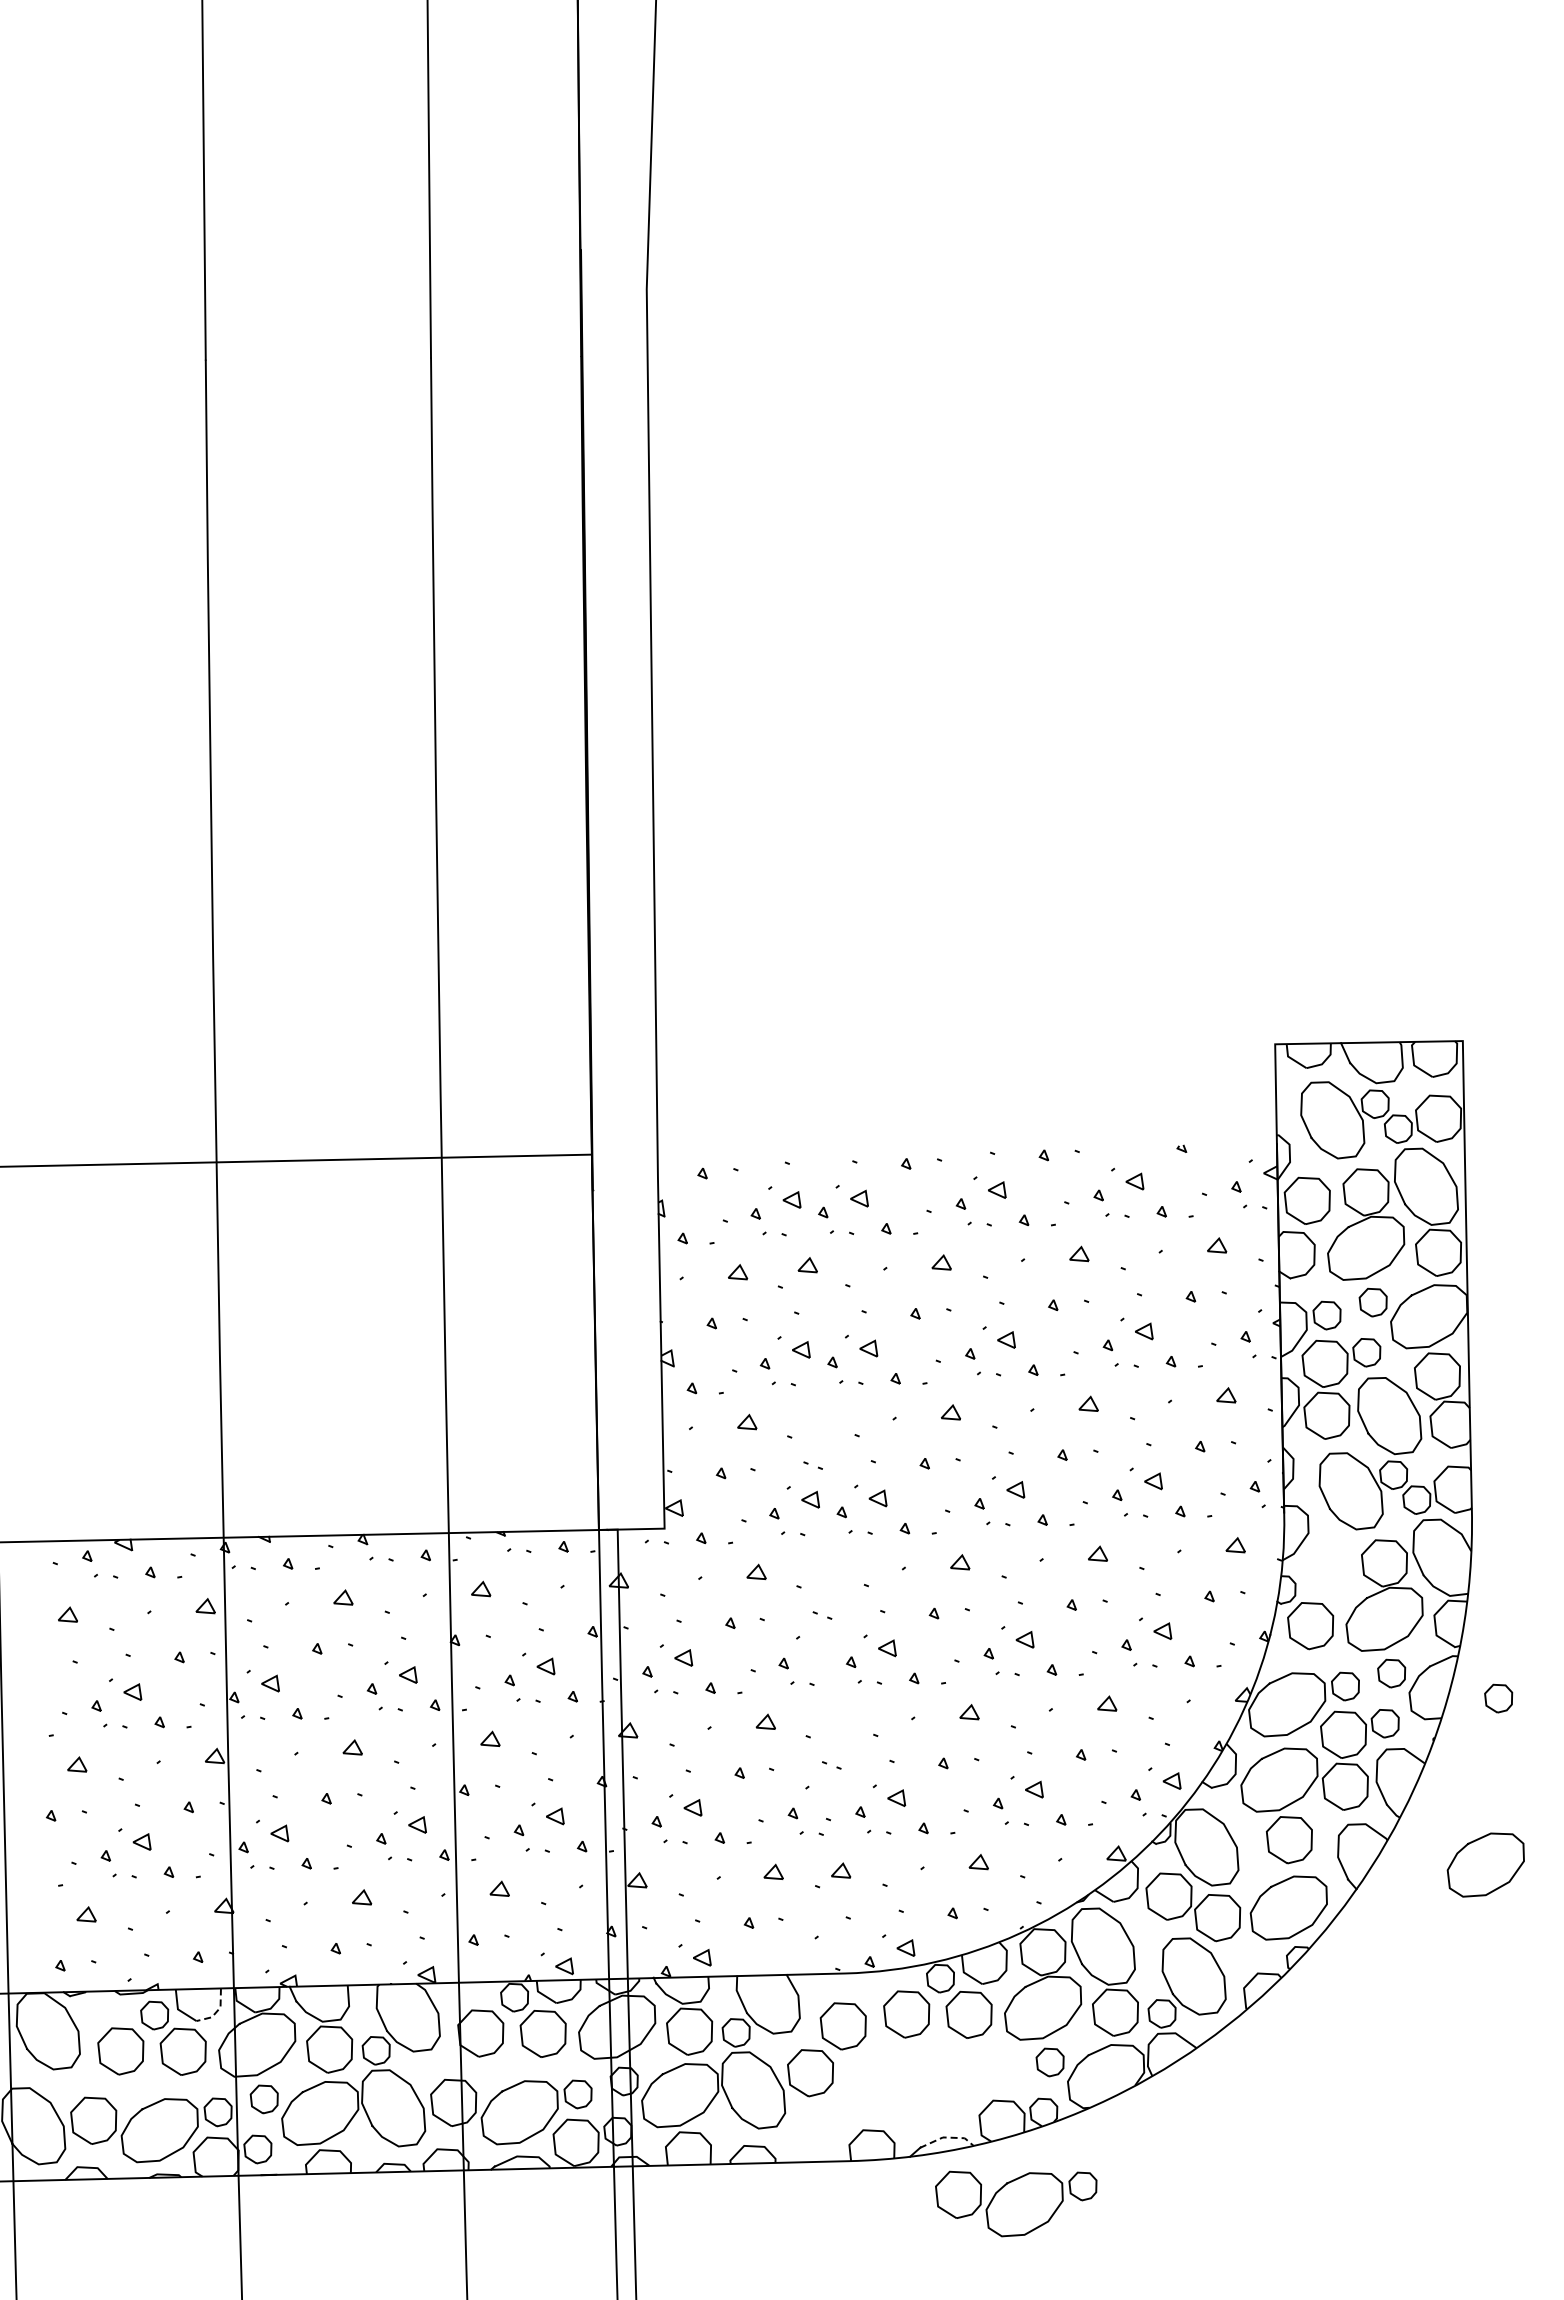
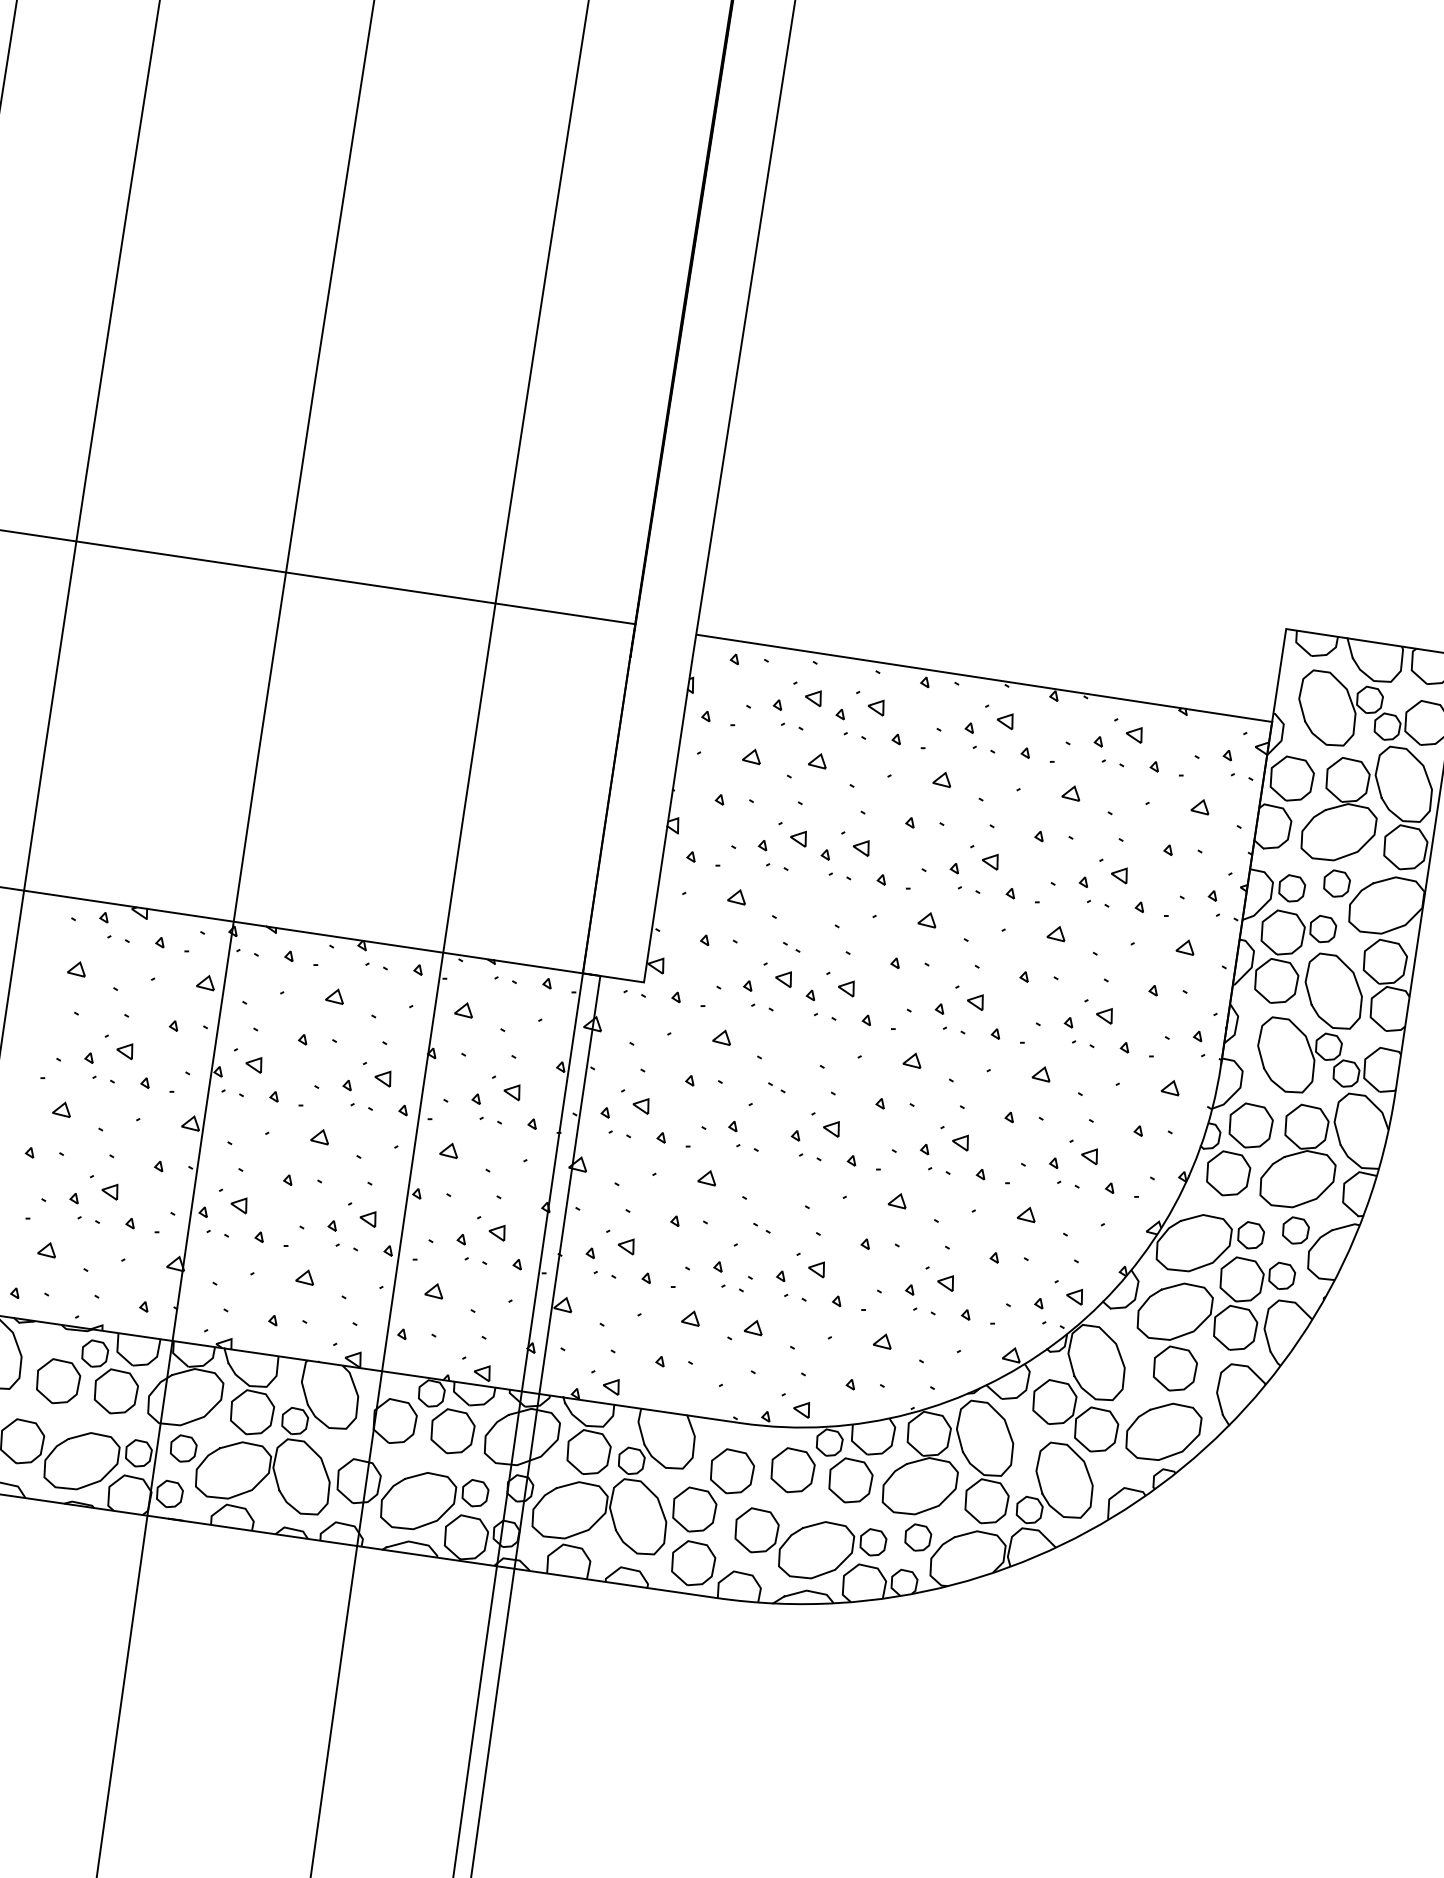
line: (967, 1149) -> (984, 678), added
curve: (1315, 1588) -> (1238, 1140), added
curve: (1491, 1707) -> (1382, 1277), removed
curve: (1476, 1841) -> (1347, 1399), removed
line: (217, 2010) -> (153, 1359), dashed -> solid
line: (946, 2137) -> (809, 1591), dashed -> solid
curve: (807, 2145) -> (679, 1576), added
part: (1016, 2203) -> (808, 1548), moved

